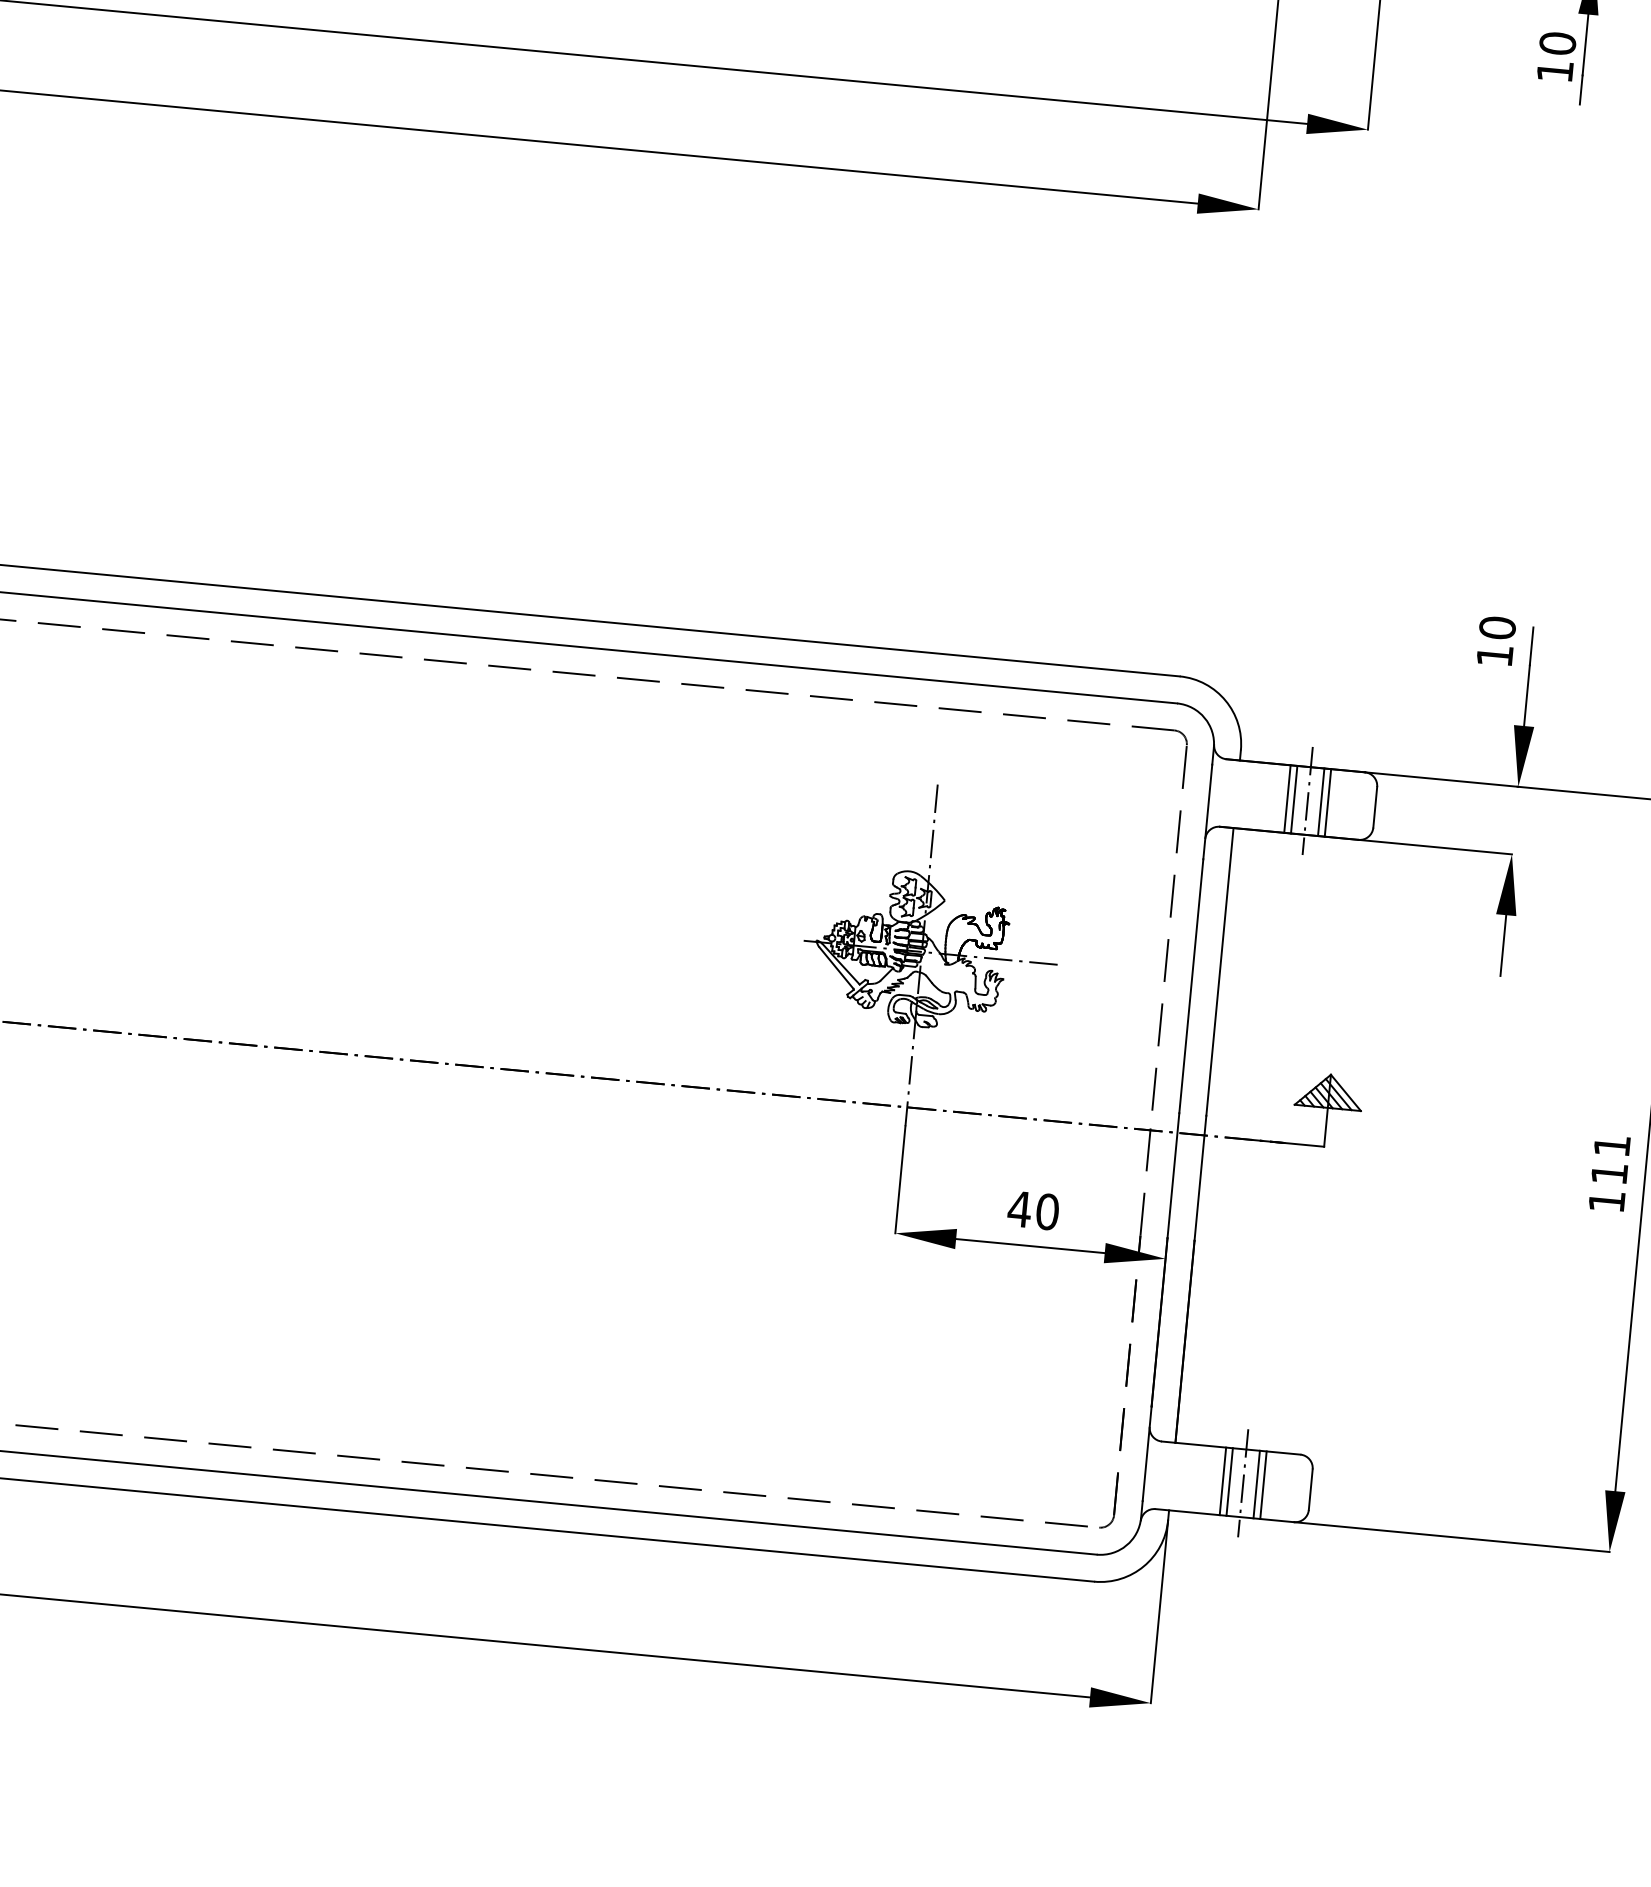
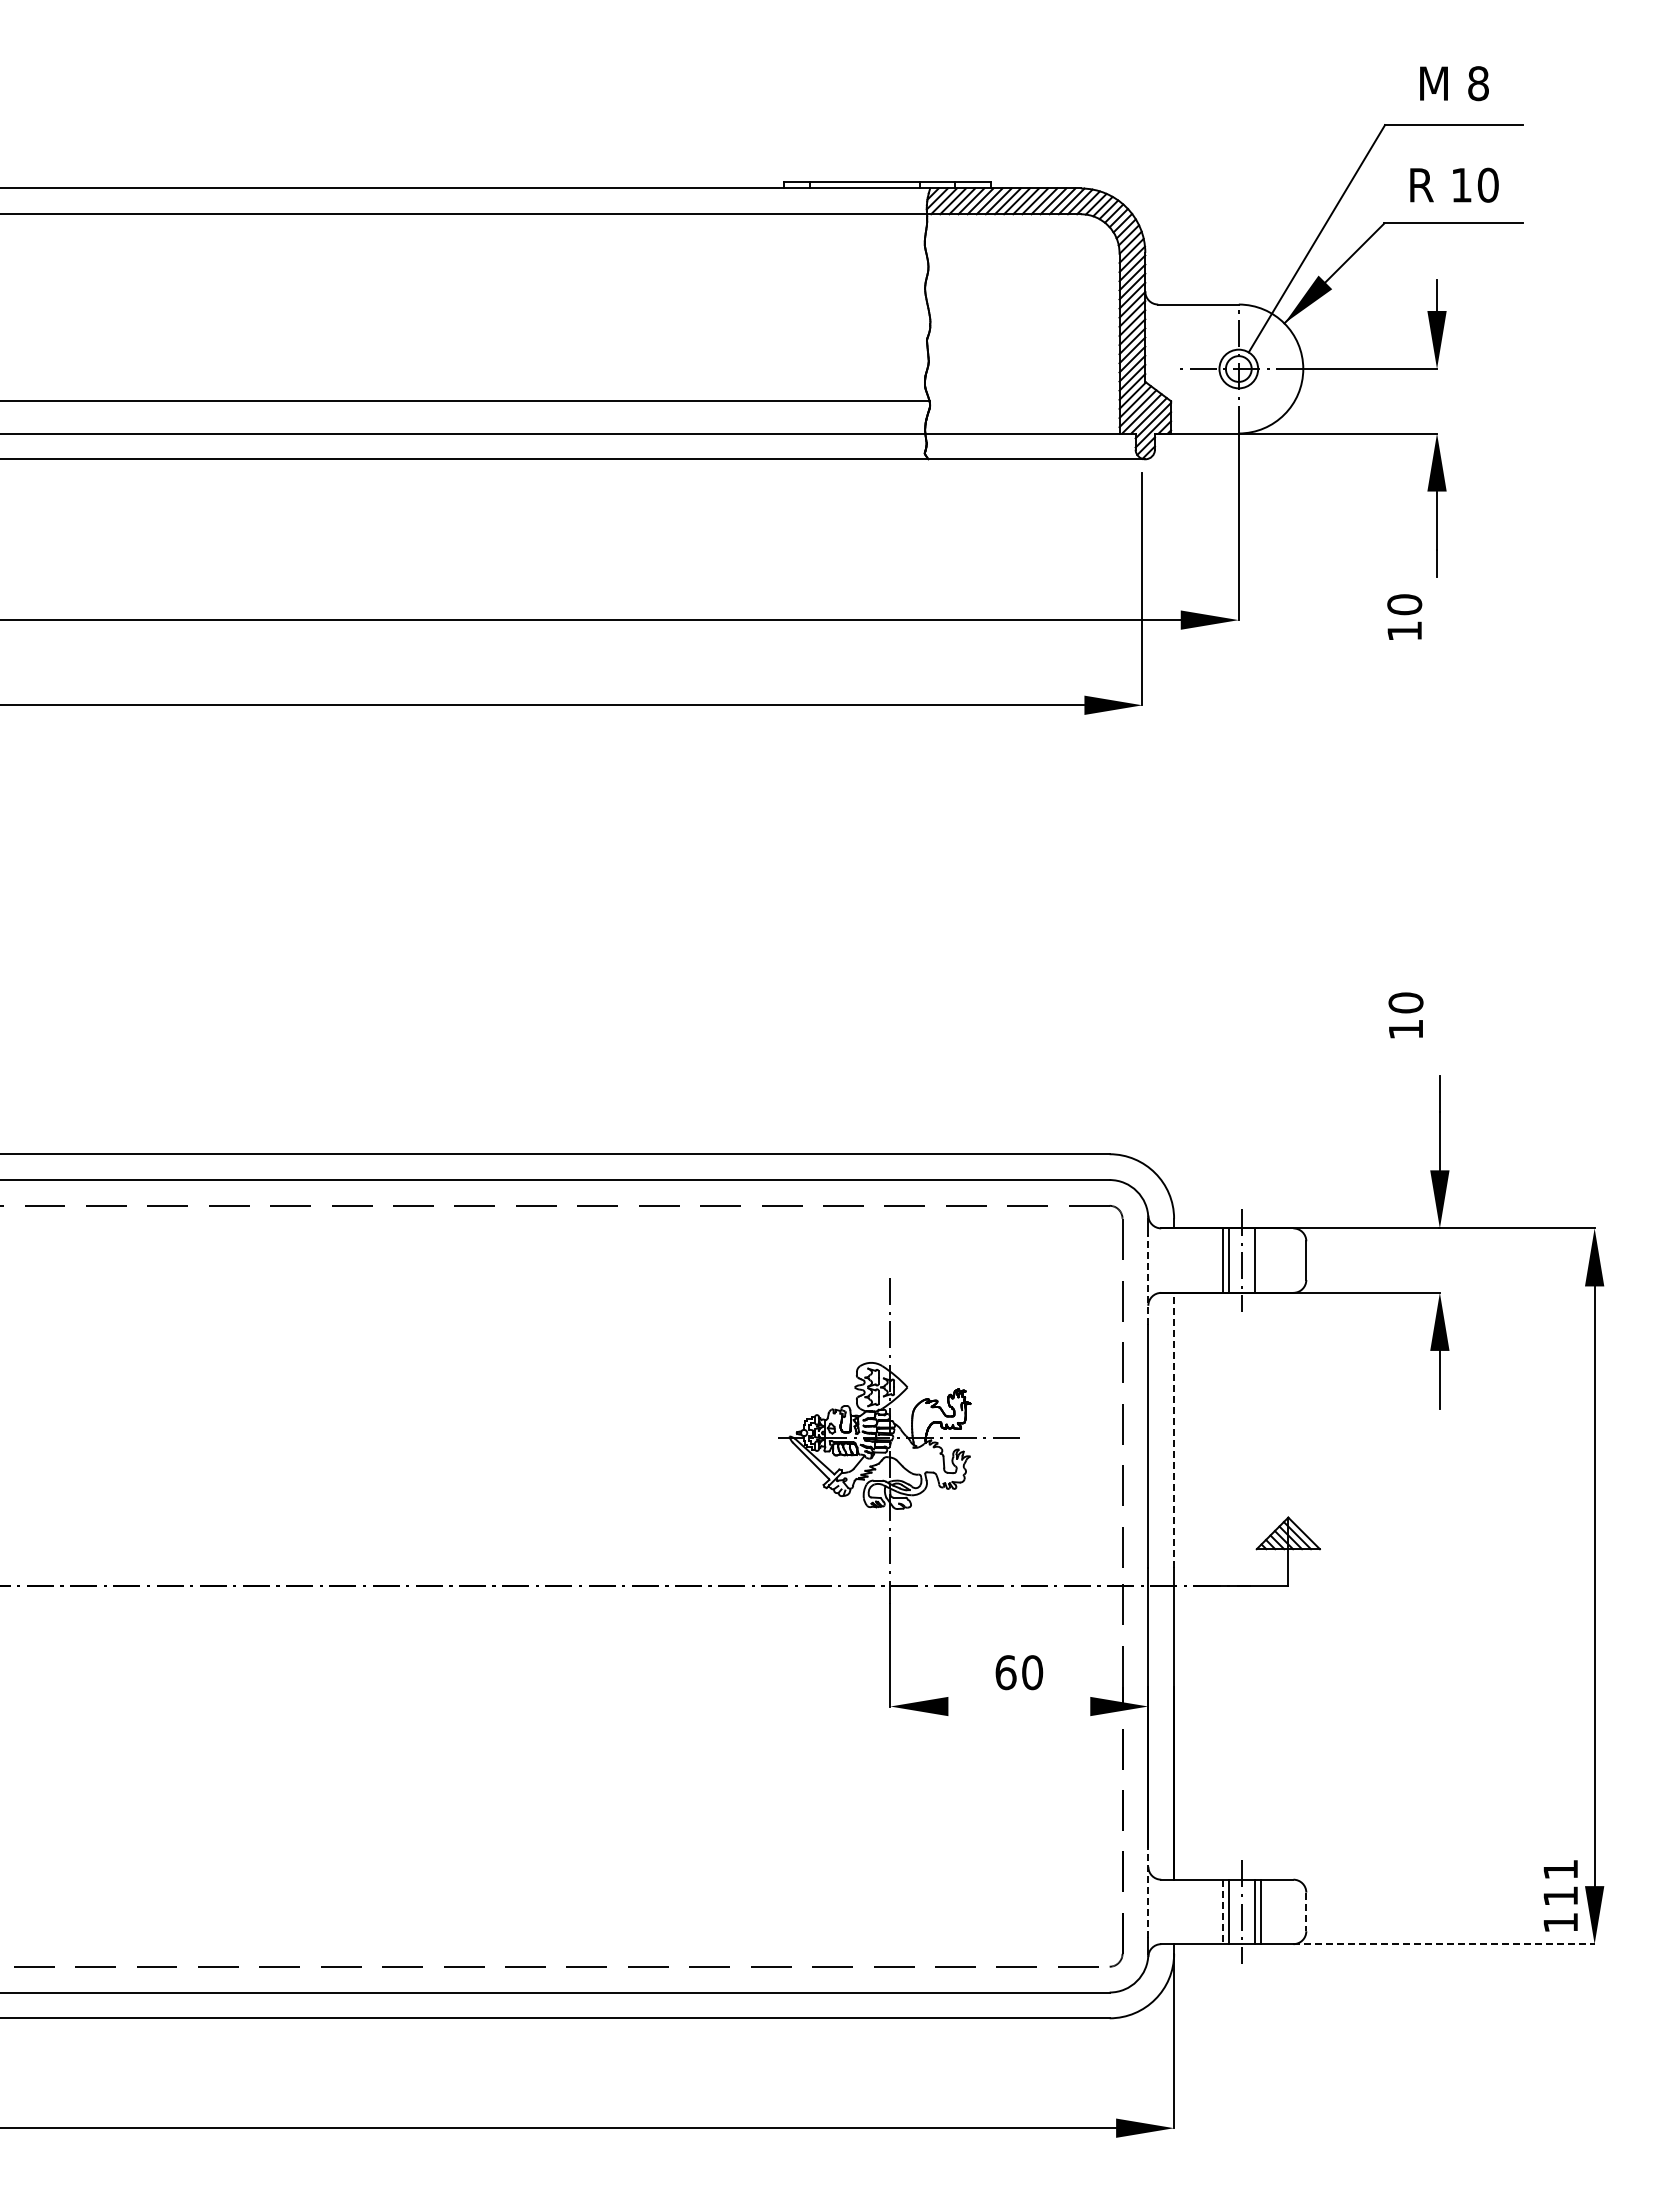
text: (1556, 55) -> (1404, 616), moved
text: (1495, 641) -> (1405, 1015), moved
line: (1328, 802) -> (1261, 1260), removed
line: (1208, 811) -> (1148, 1279), solid -> dashed
line: (1220, 971) -> (1174, 1429), solid -> dashed
text: (1609, 1172) -> (1560, 1895), moved
text: (1019, 1209) -> (1005, 1672), 40 -> 60
line: (1030, 1246) -> (1019, 1706), removed
line: (1147, 1453) -> (1148, 1892), solid -> dashed
line: (1222, 1481) -> (1222, 1912), solid -> dashed
line: (1310, 1490) -> (1306, 1912), solid -> dashed
line: (1452, 1537) -> (1444, 1944), solid -> dashed

